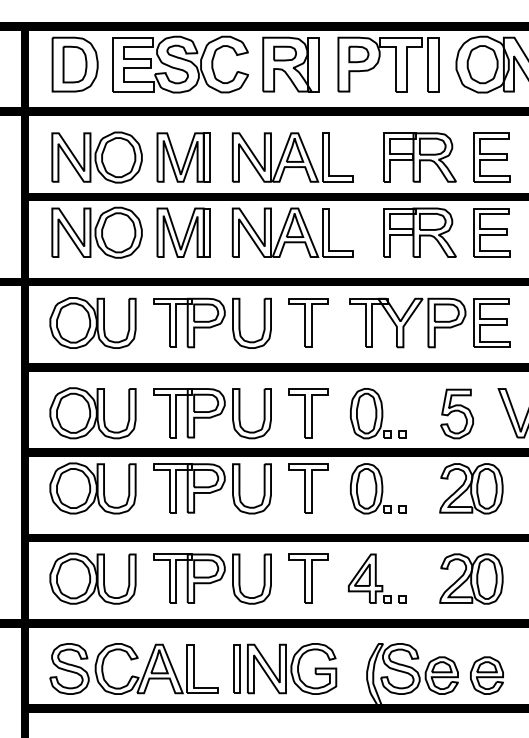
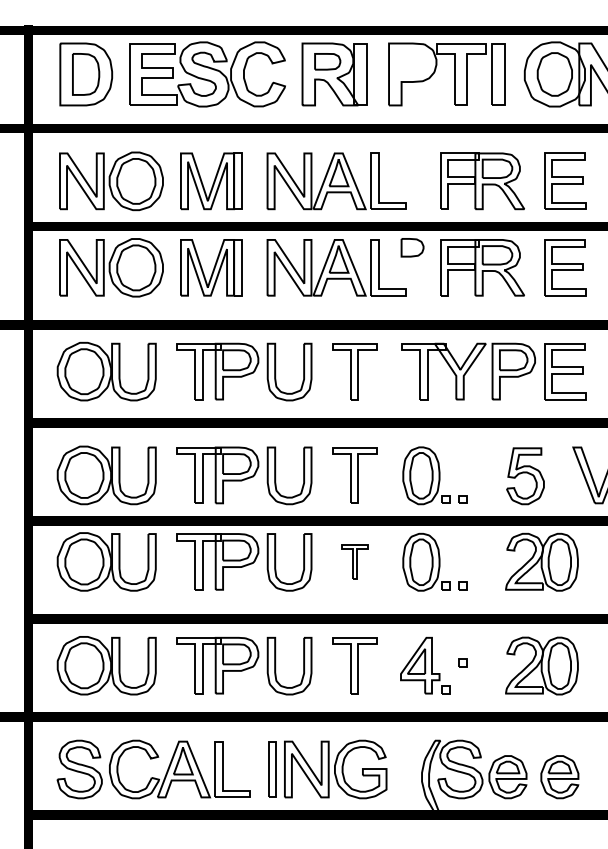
part: (358, 54) -> (412, 247), moved
part: (308, 488) -> (354, 561), size x0.6
part: (402, 599) -> (462, 662), moved

